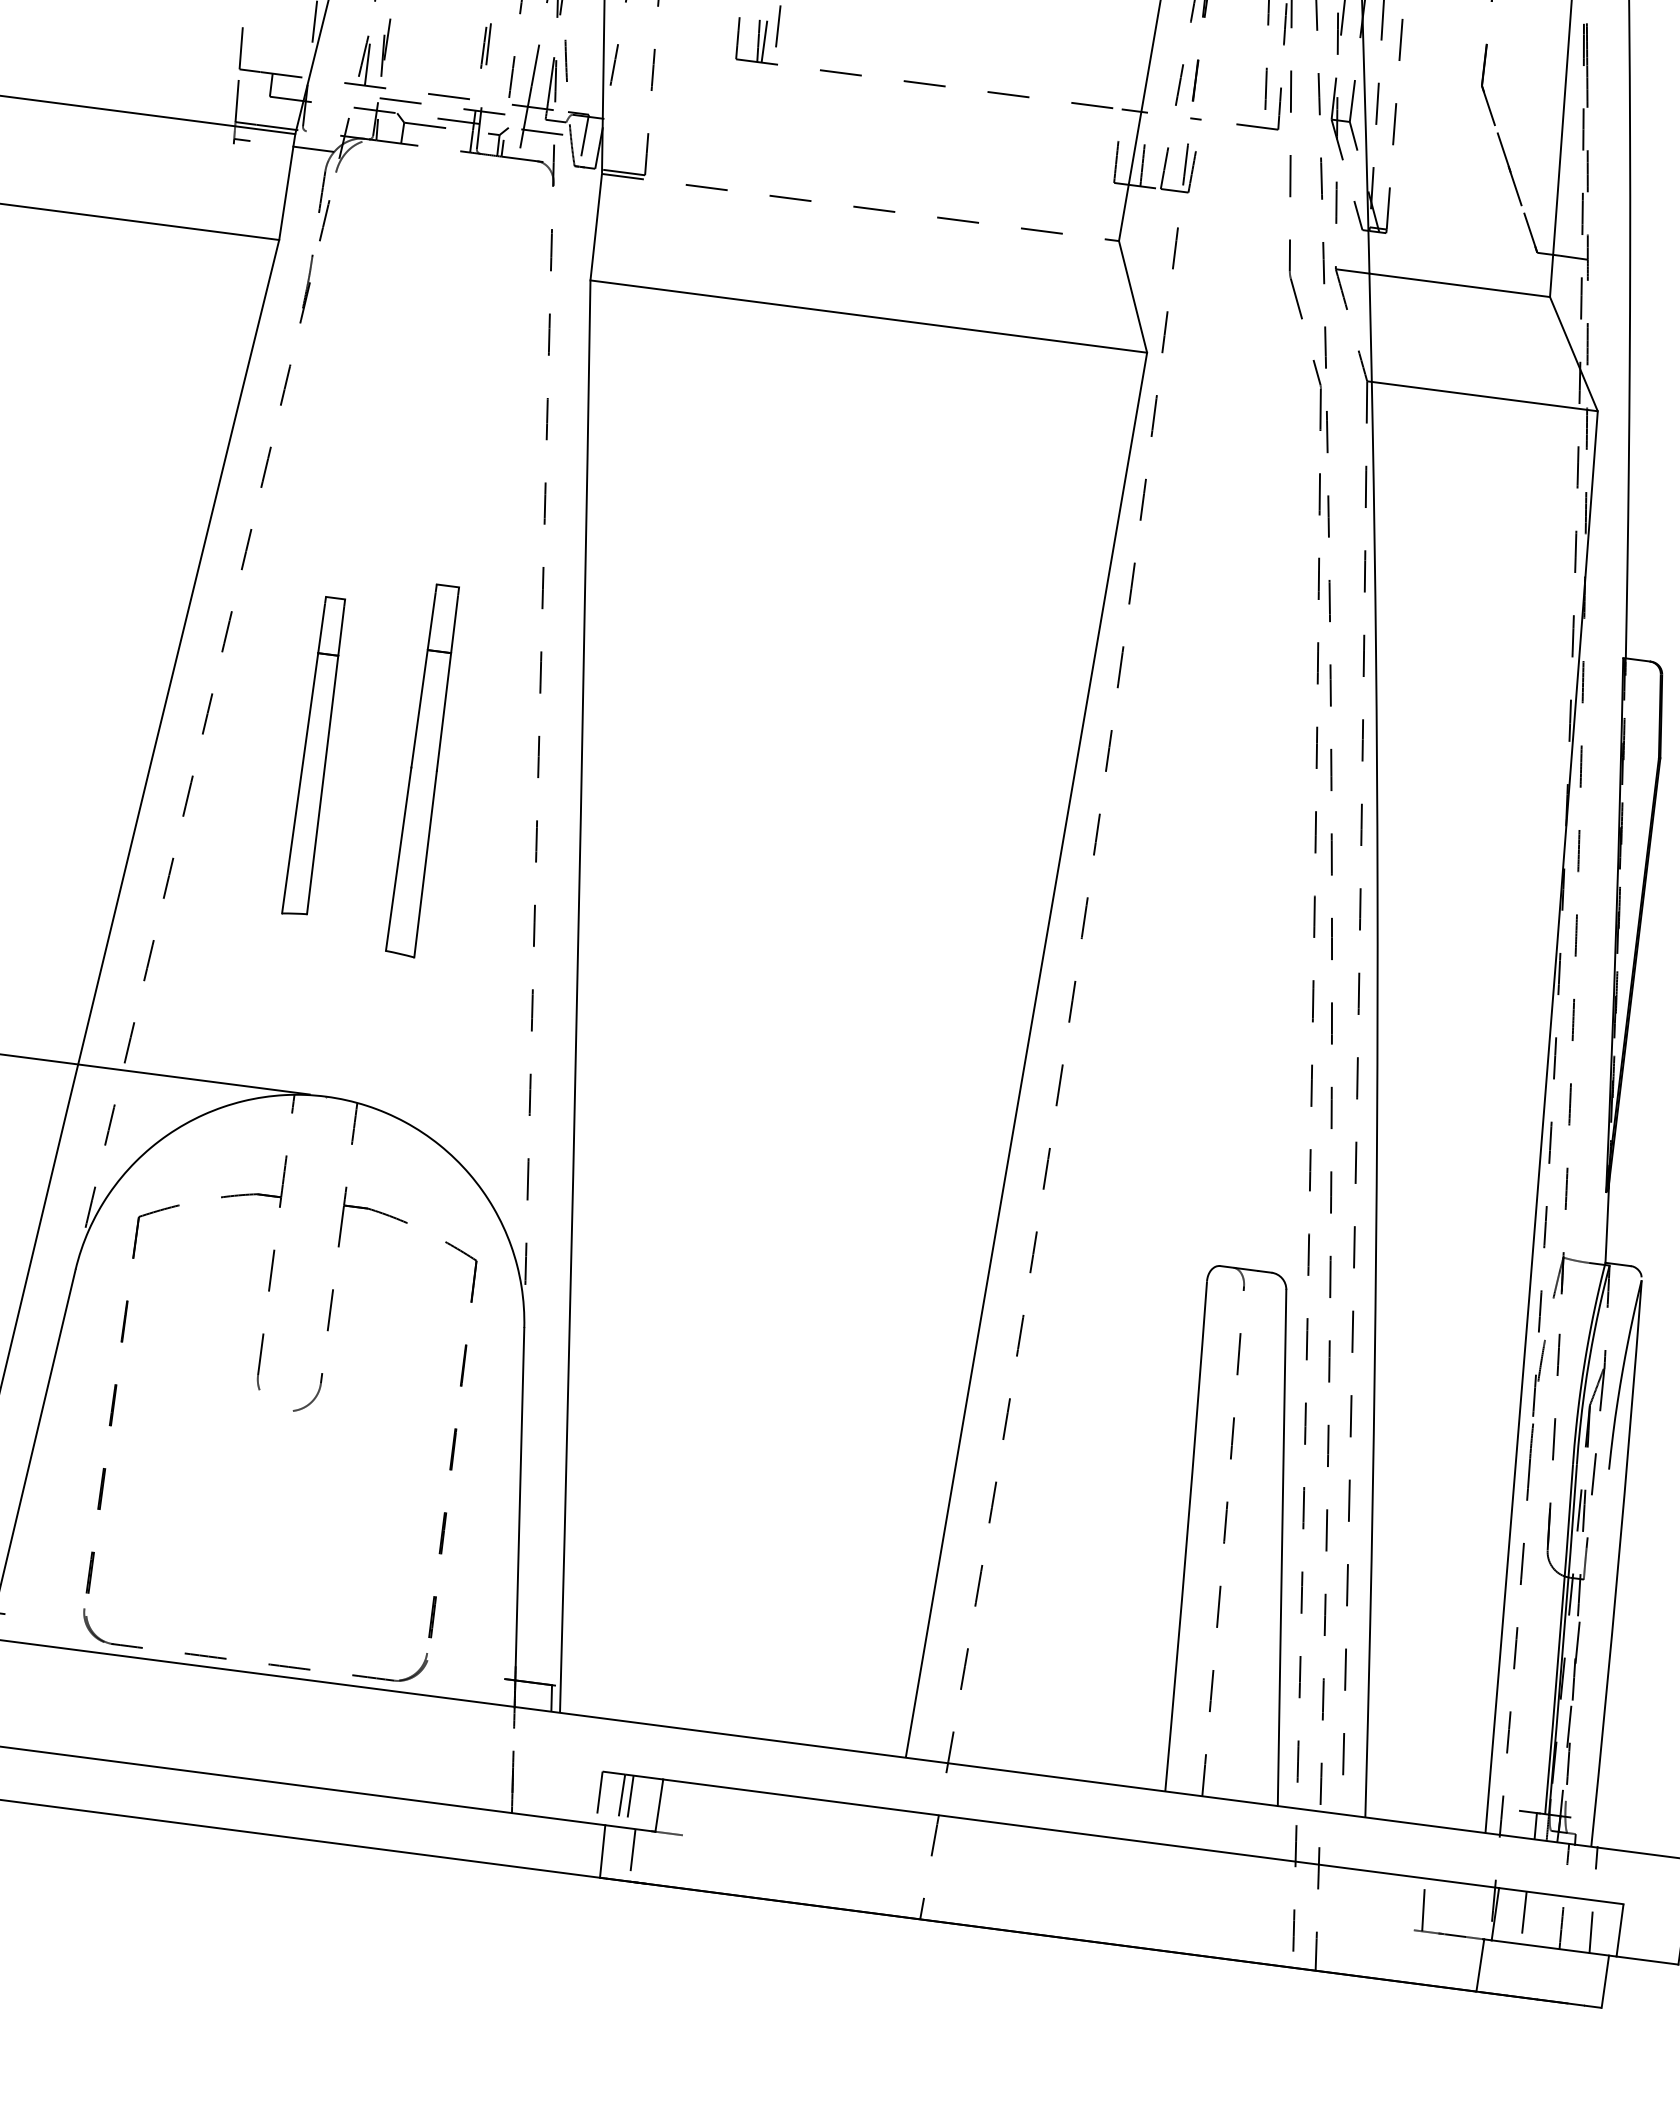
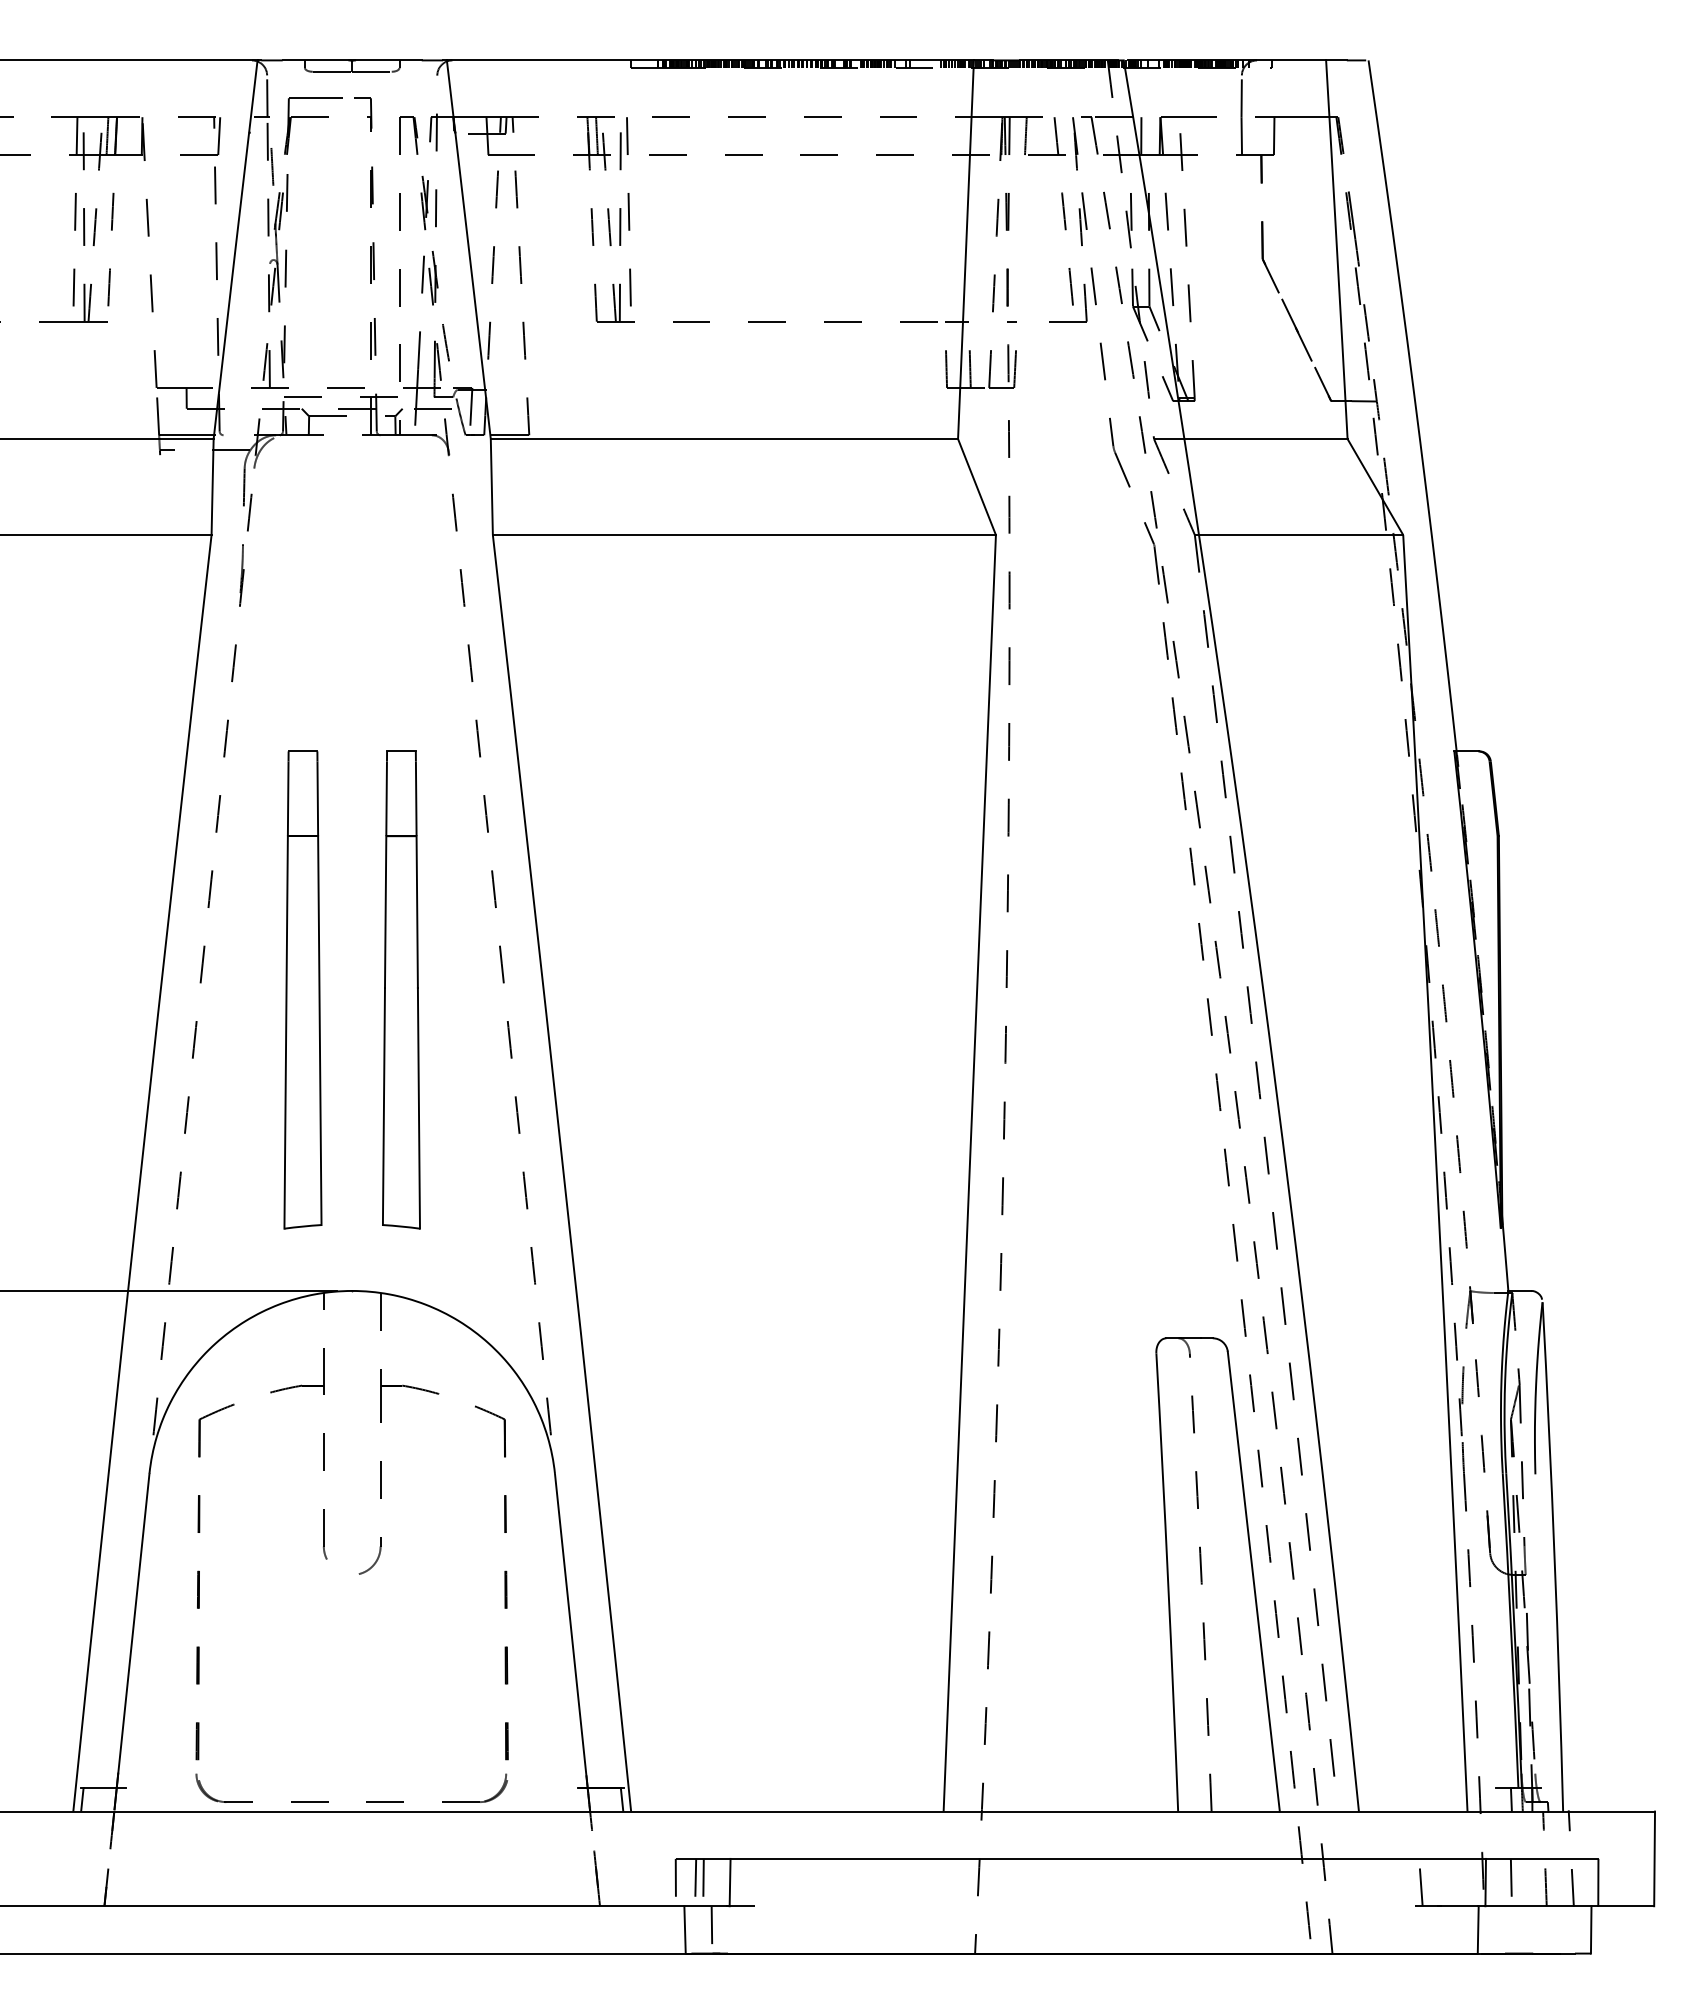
line: (860, 208) -> (724, 439), dashed -> solid
part: (314, 755) -> (302, 989), size x1.67
part: (424, 770) -> (401, 989), size x1.43

